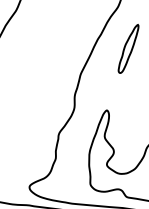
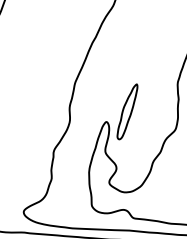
part: (128, 48) -> (127, 111), moved

